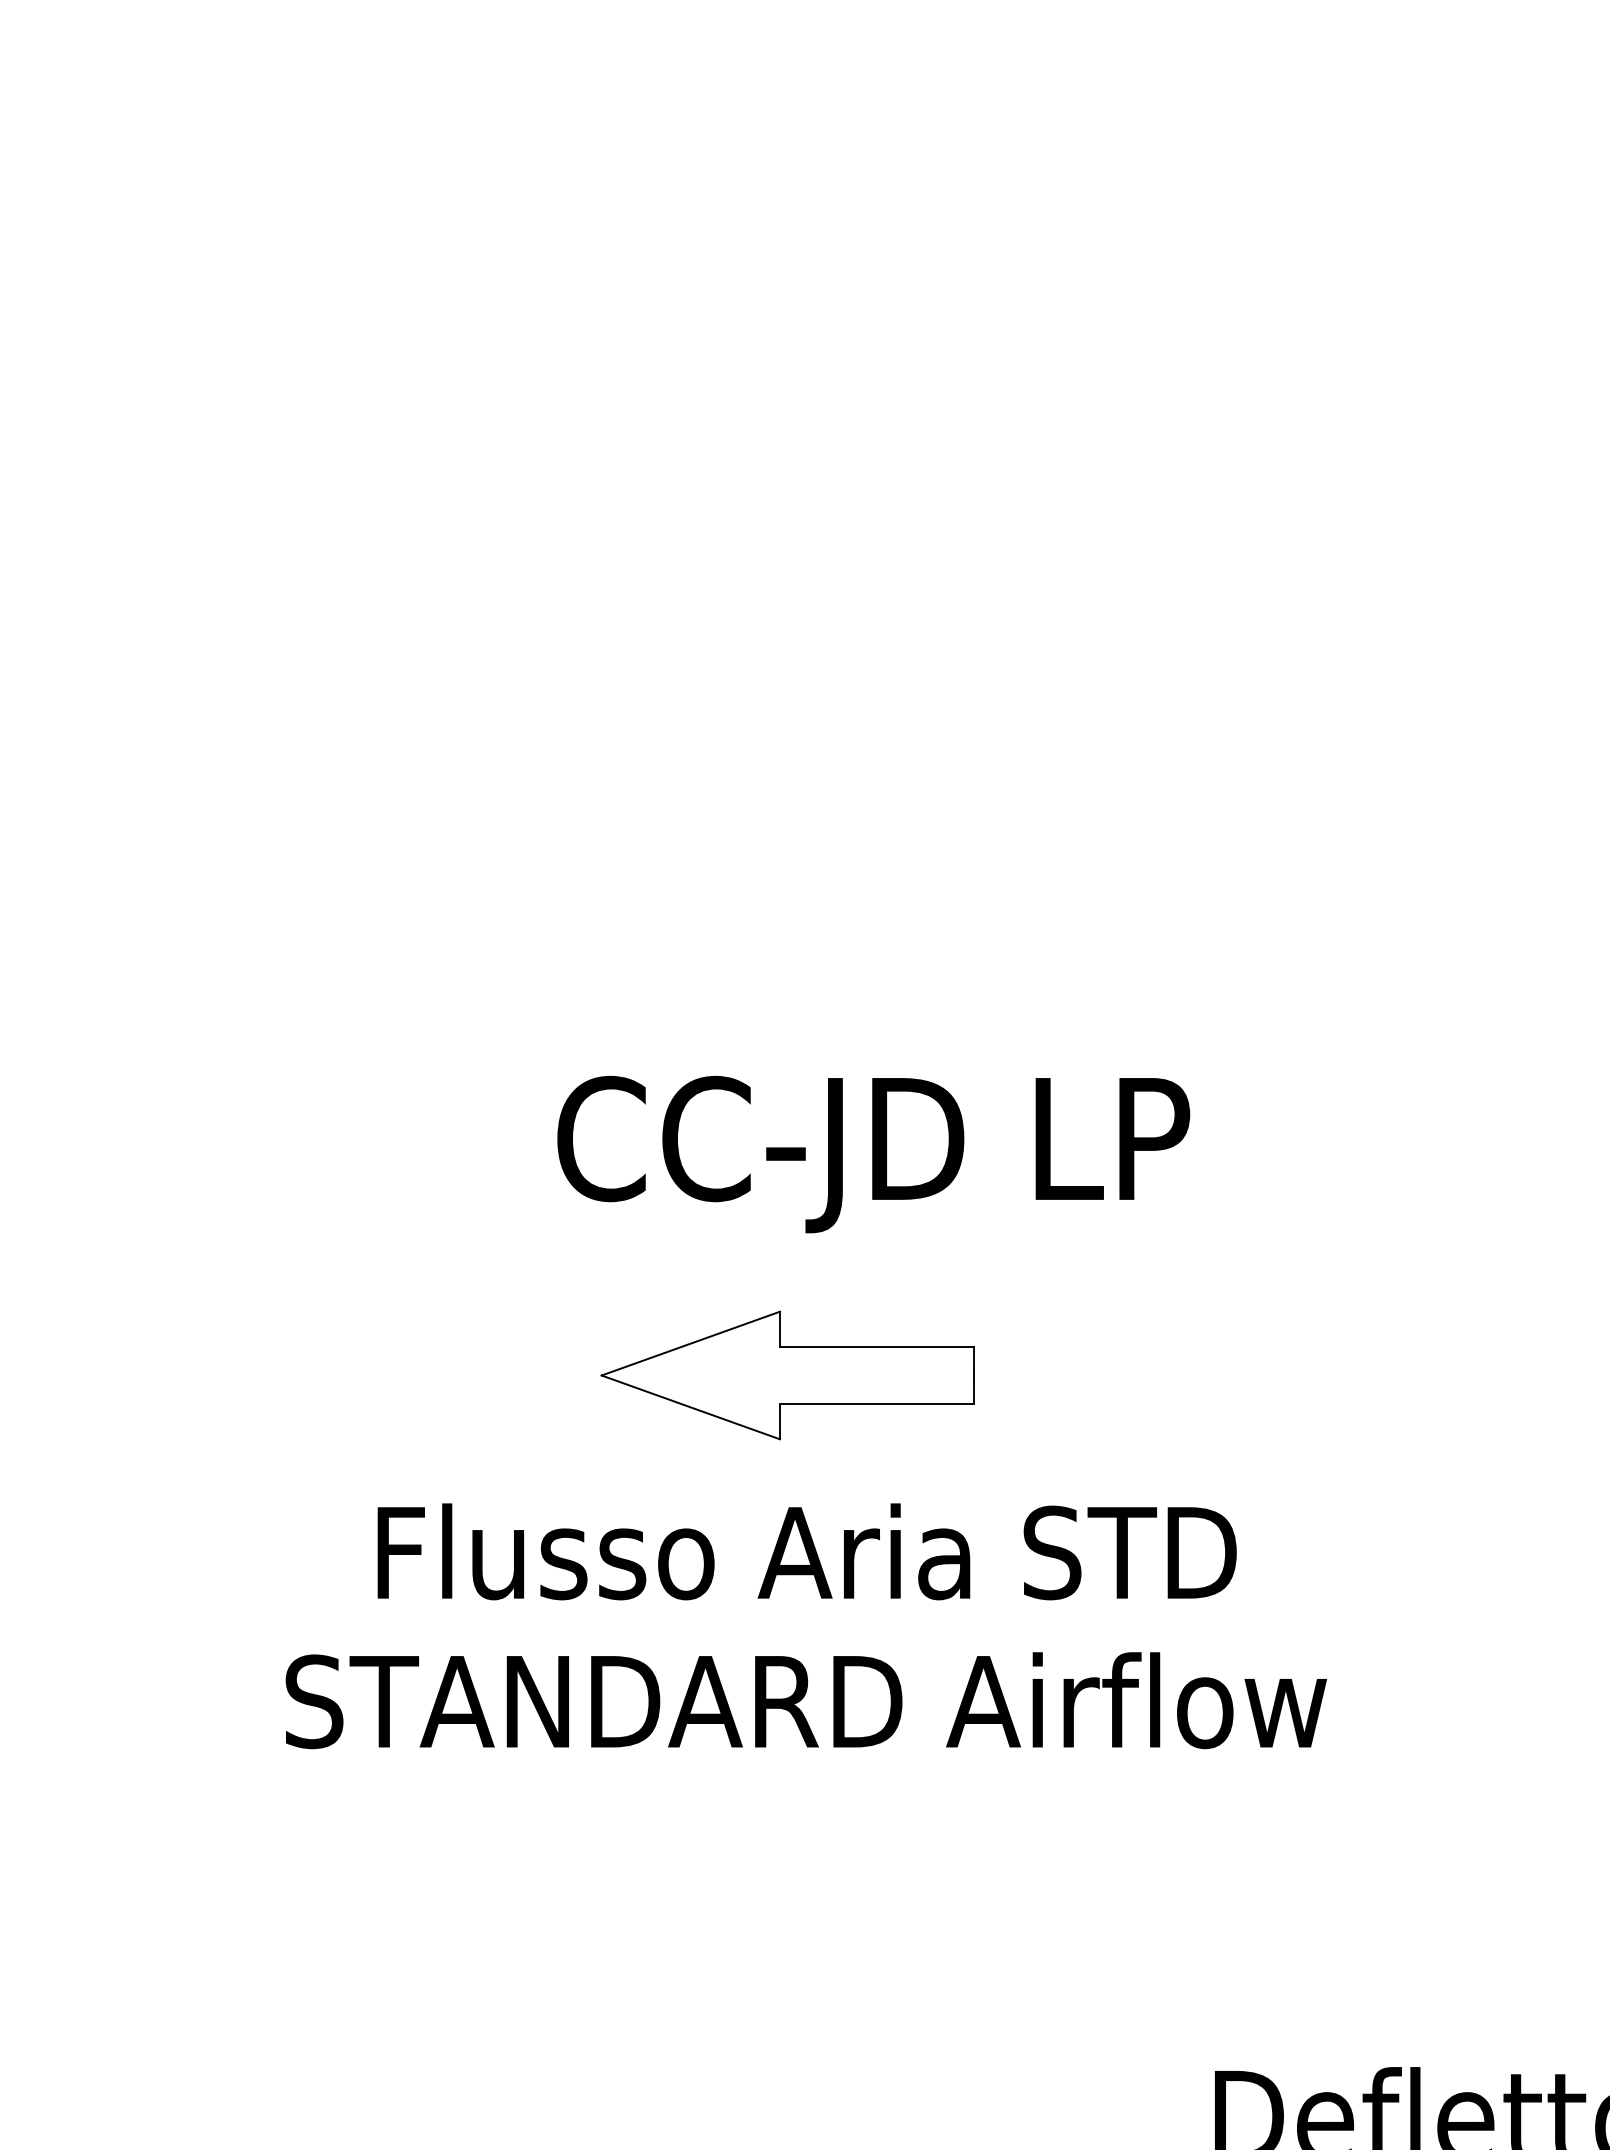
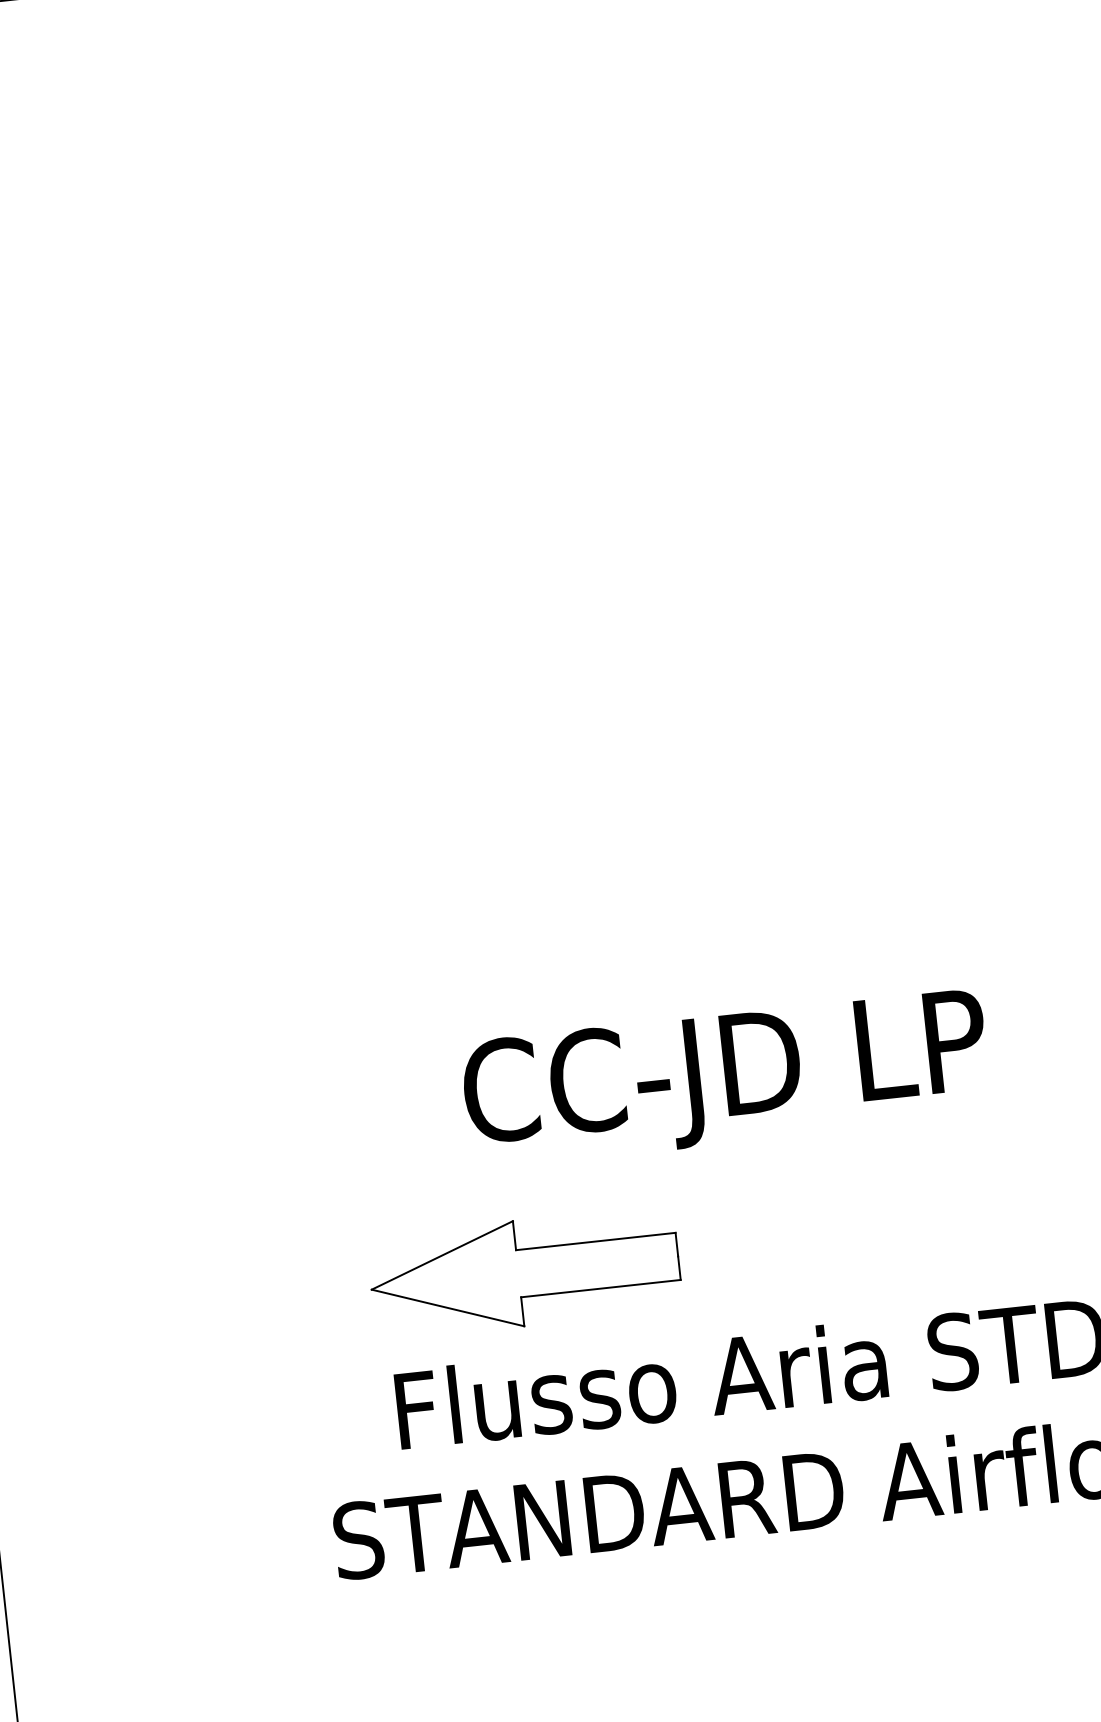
text: (873, 1154) -> (726, 1078), moved
part: (787, 1375) -> (524, 1273), moved

